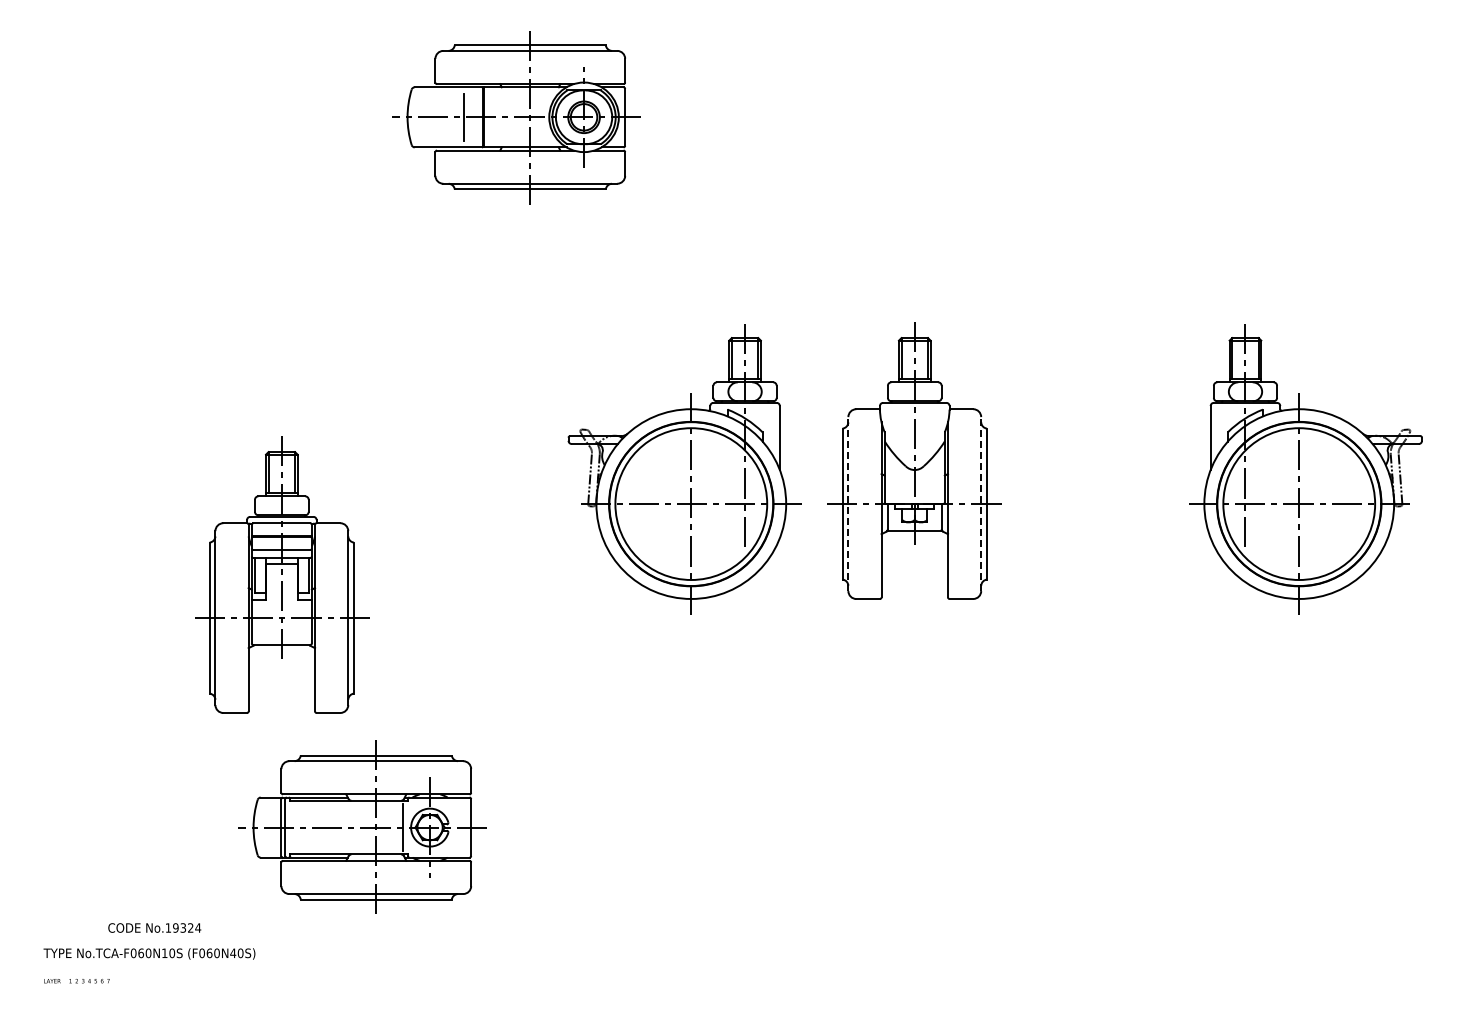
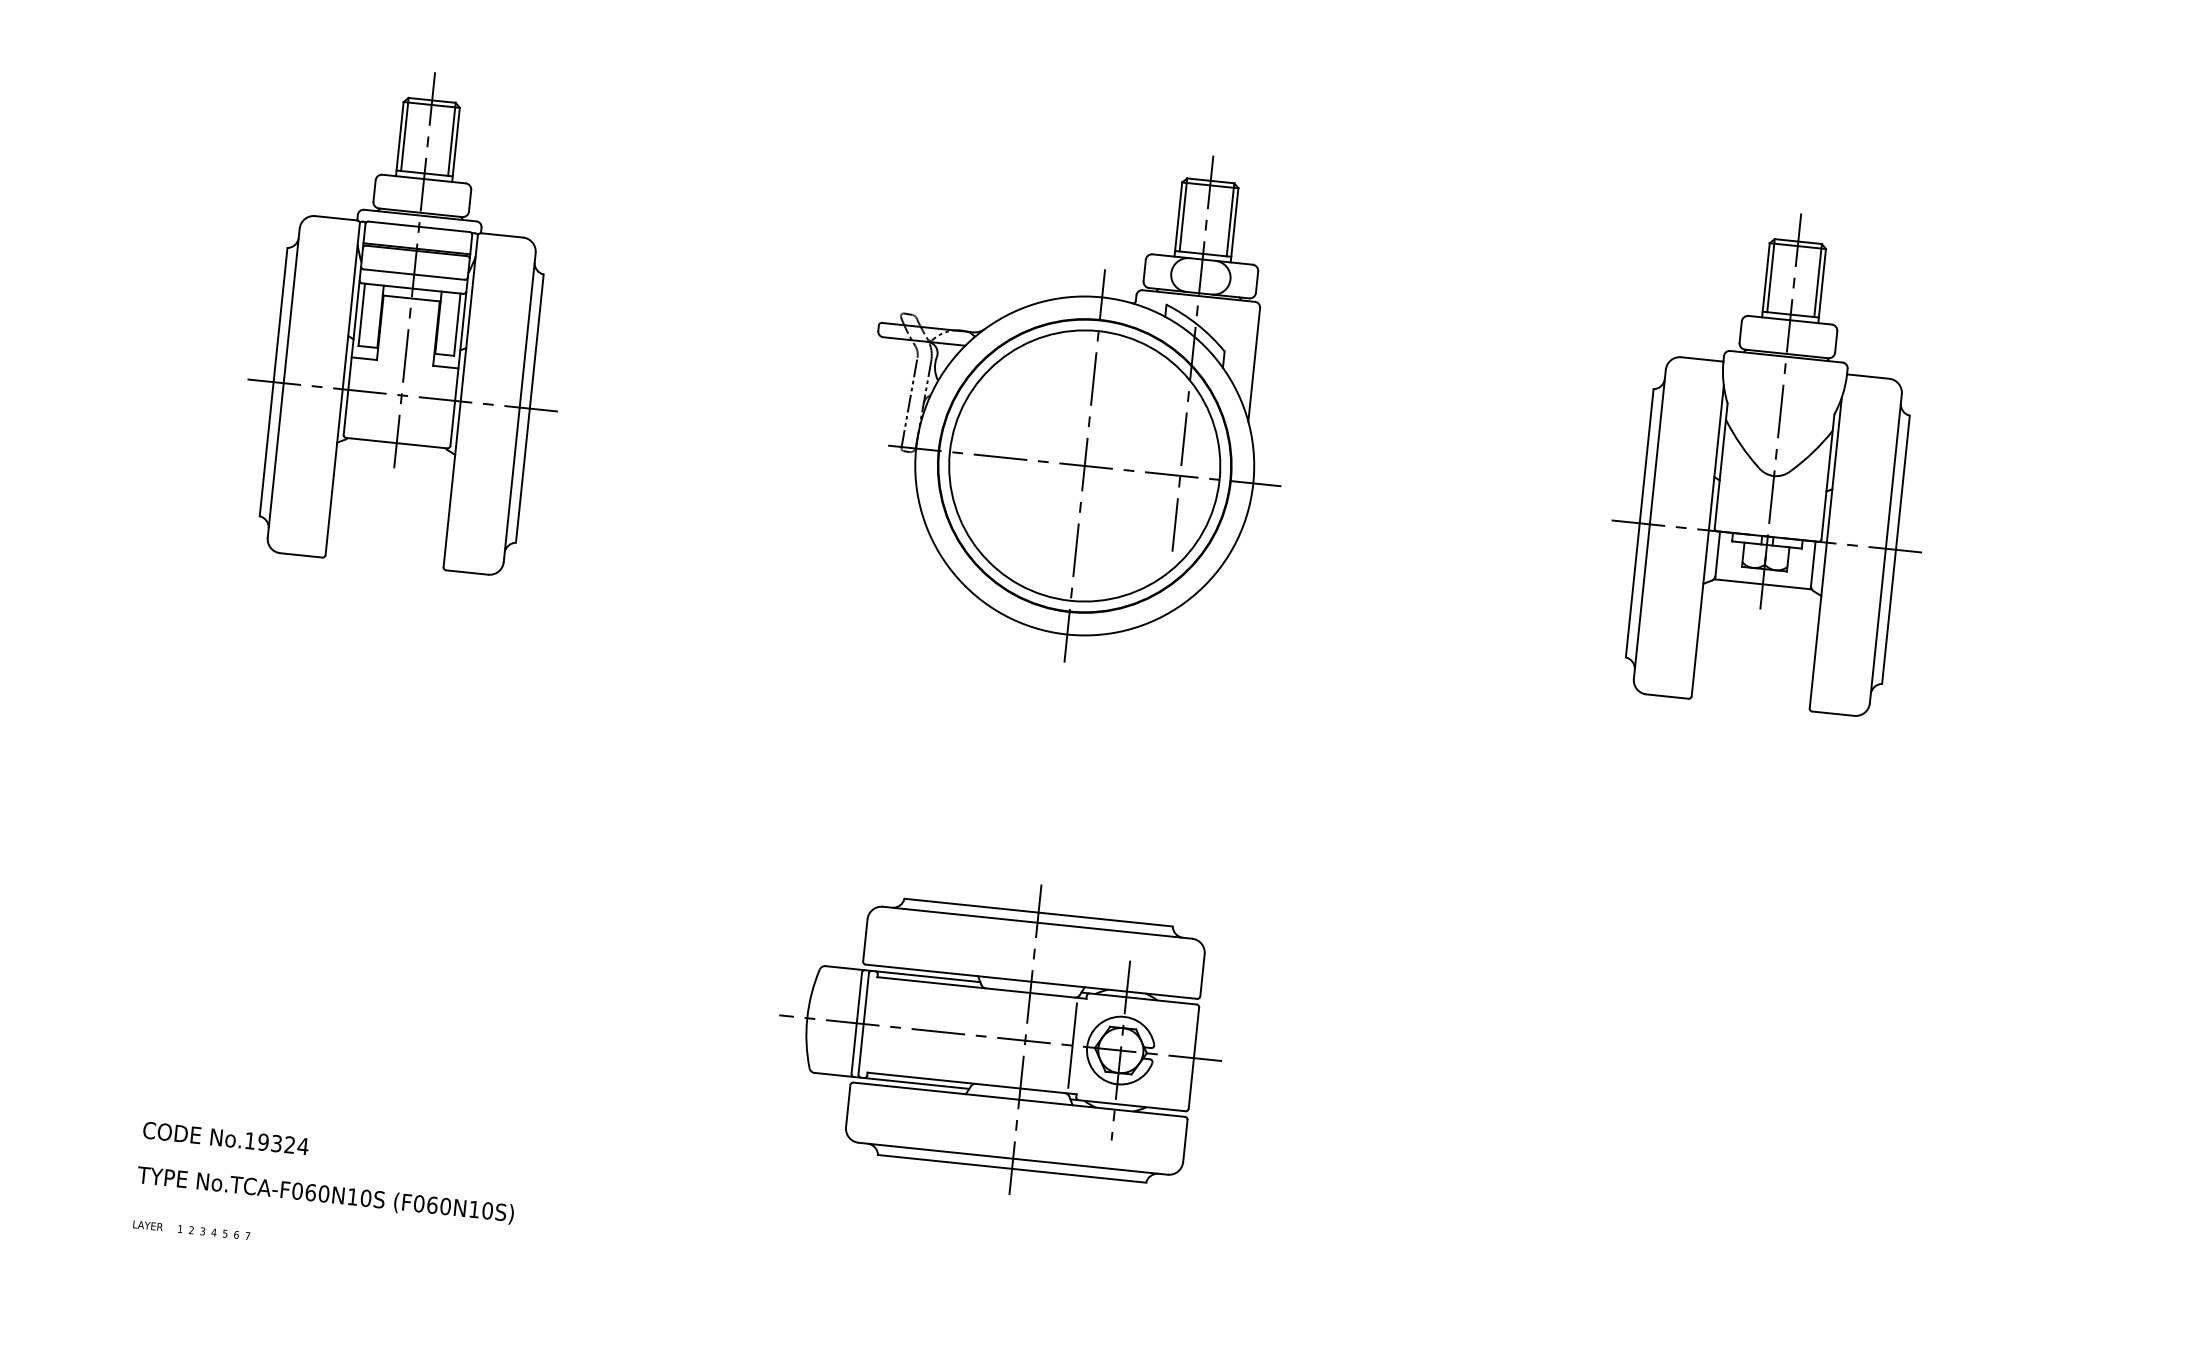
part: (684, 469) -> (1079, 403), moved
line: (848, 504) -> (1649, 525), dashed -> solid
line: (981, 504) -> (1886, 549), dashed -> solid
part: (282, 574) -> (410, 318), moved
part: (362, 826) -> (1001, 1036), moved
text: (154, 927) -> (225, 1137), moved
text: (233, 952) -> (475, 1208), (F060N40S) -> (F060N10S)

